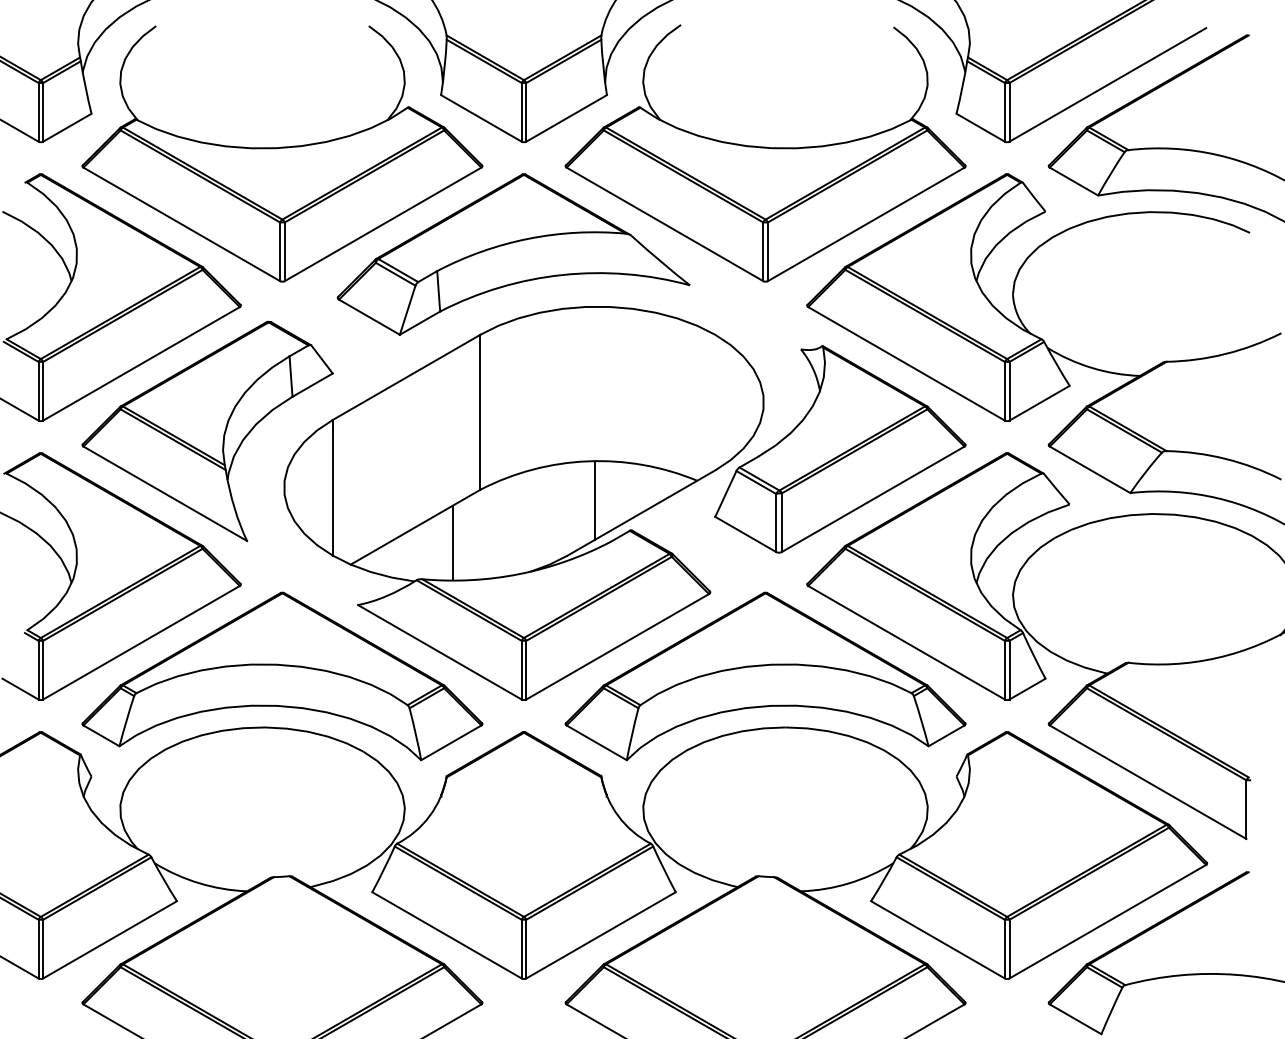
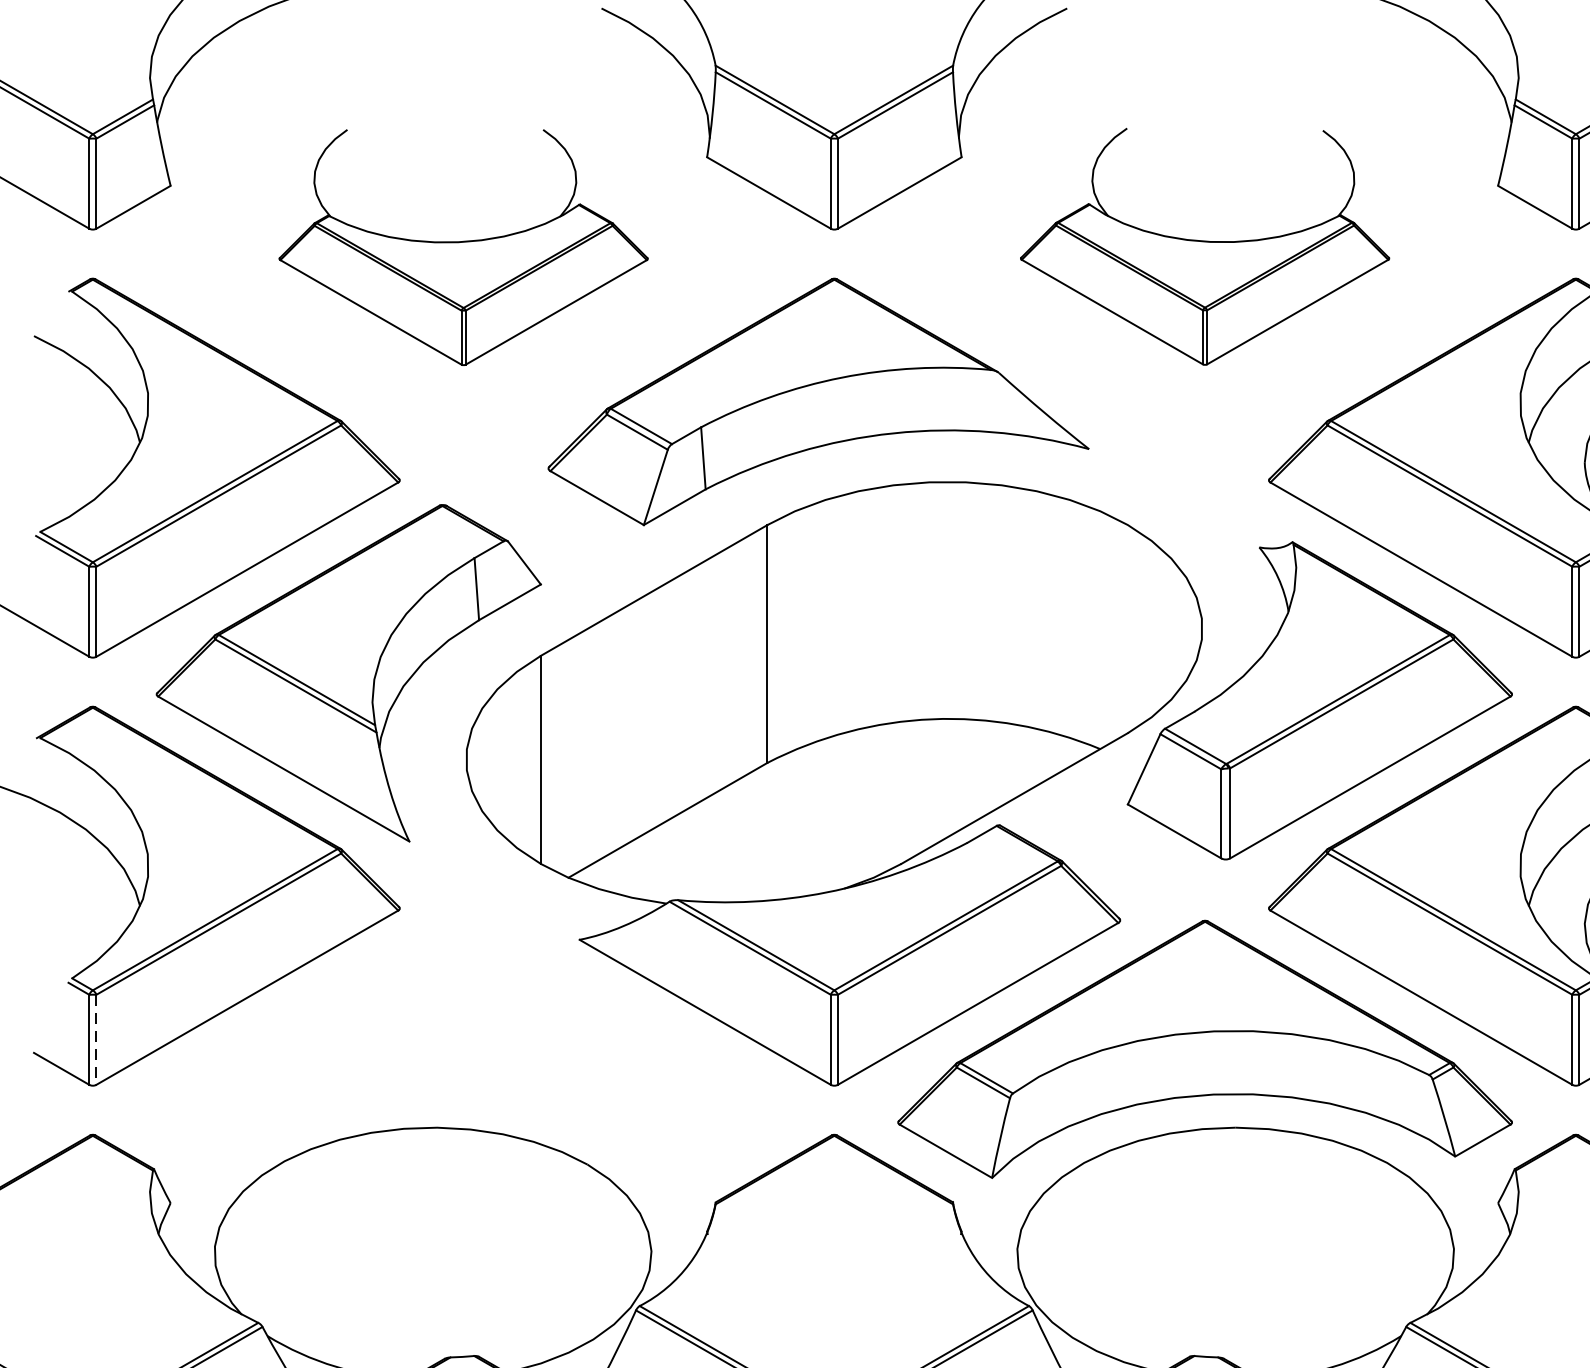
part: (282, 153) -> (463, 246), size x0.6
part: (765, 153) -> (1204, 246), size x0.6
line: (595, 500) -> (944, 779), removed
line: (452, 542) -> (724, 843), removed
line: (43, 670) -> (96, 1040), solid -> dashed
part: (282, 676) -> (463, 1049), removed

